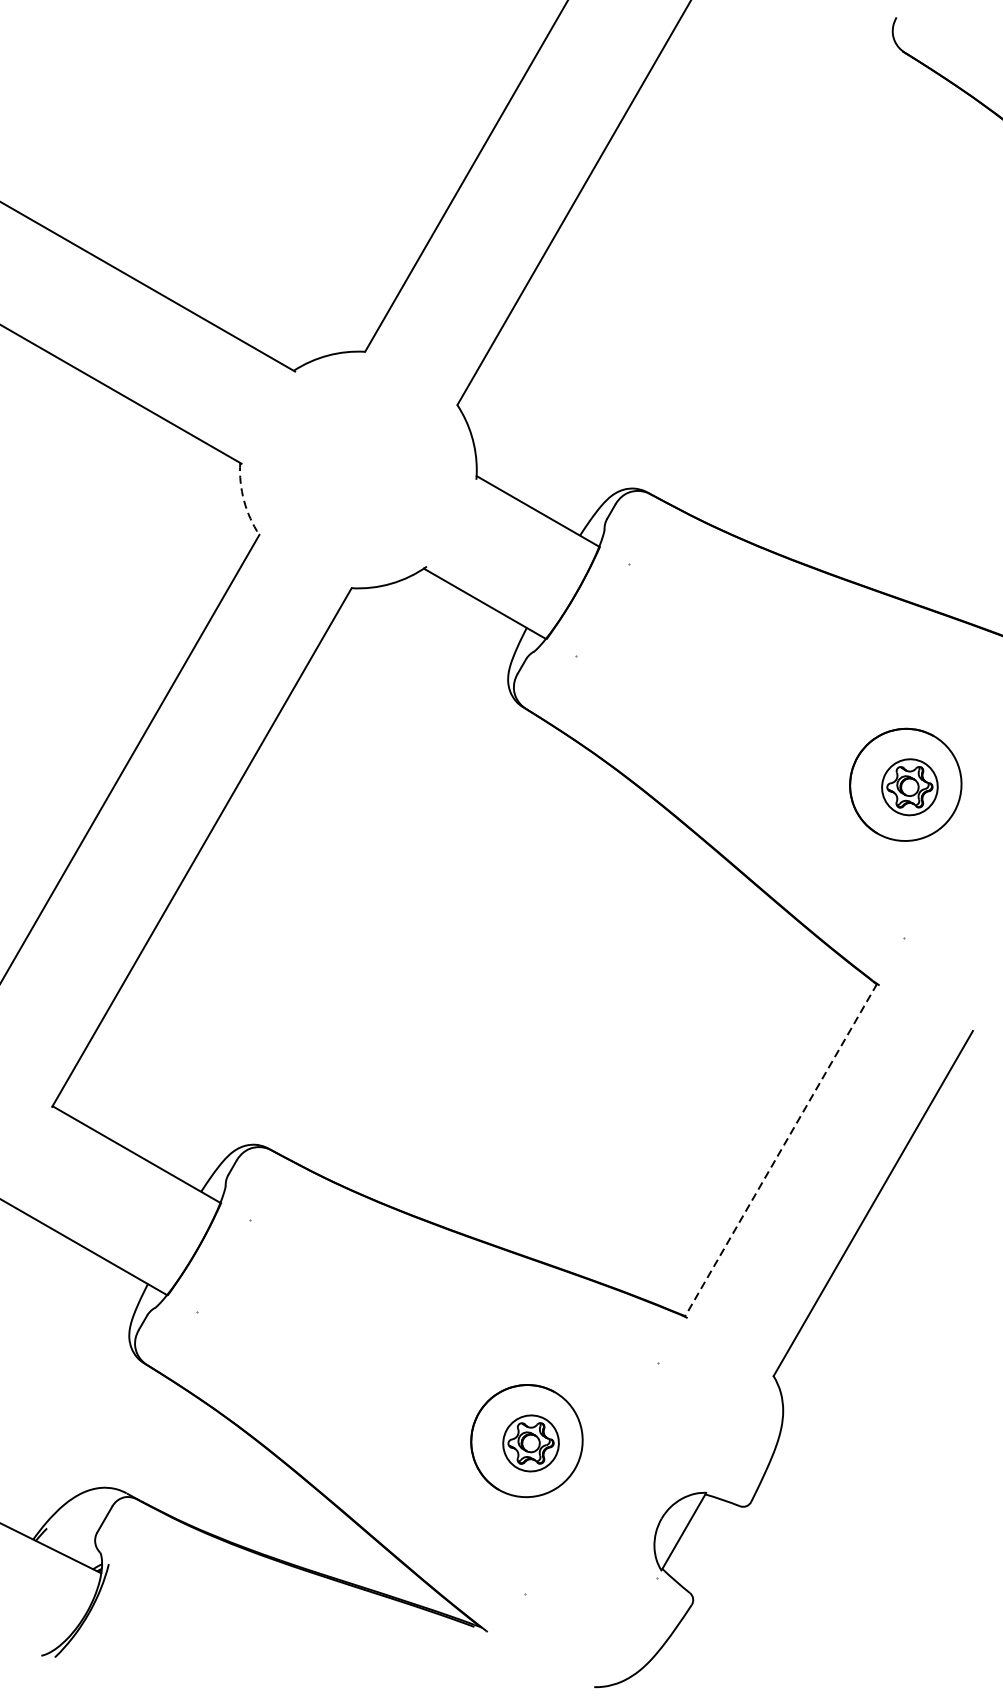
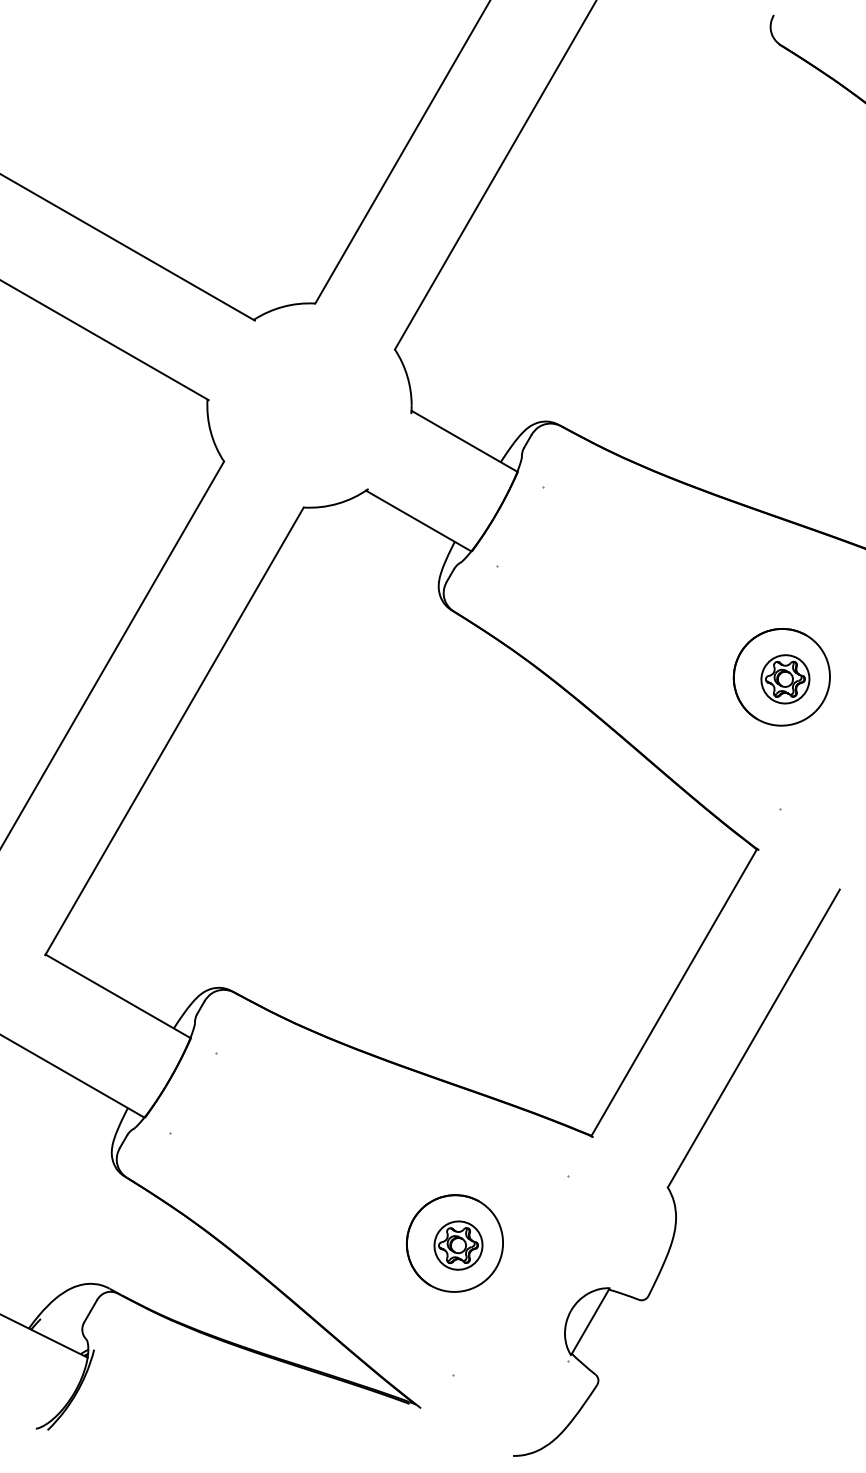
arc: (243, 500) -> (210, 431), dashed -> solid
line: (781, 1150) -> (674, 992), dashed -> solid

